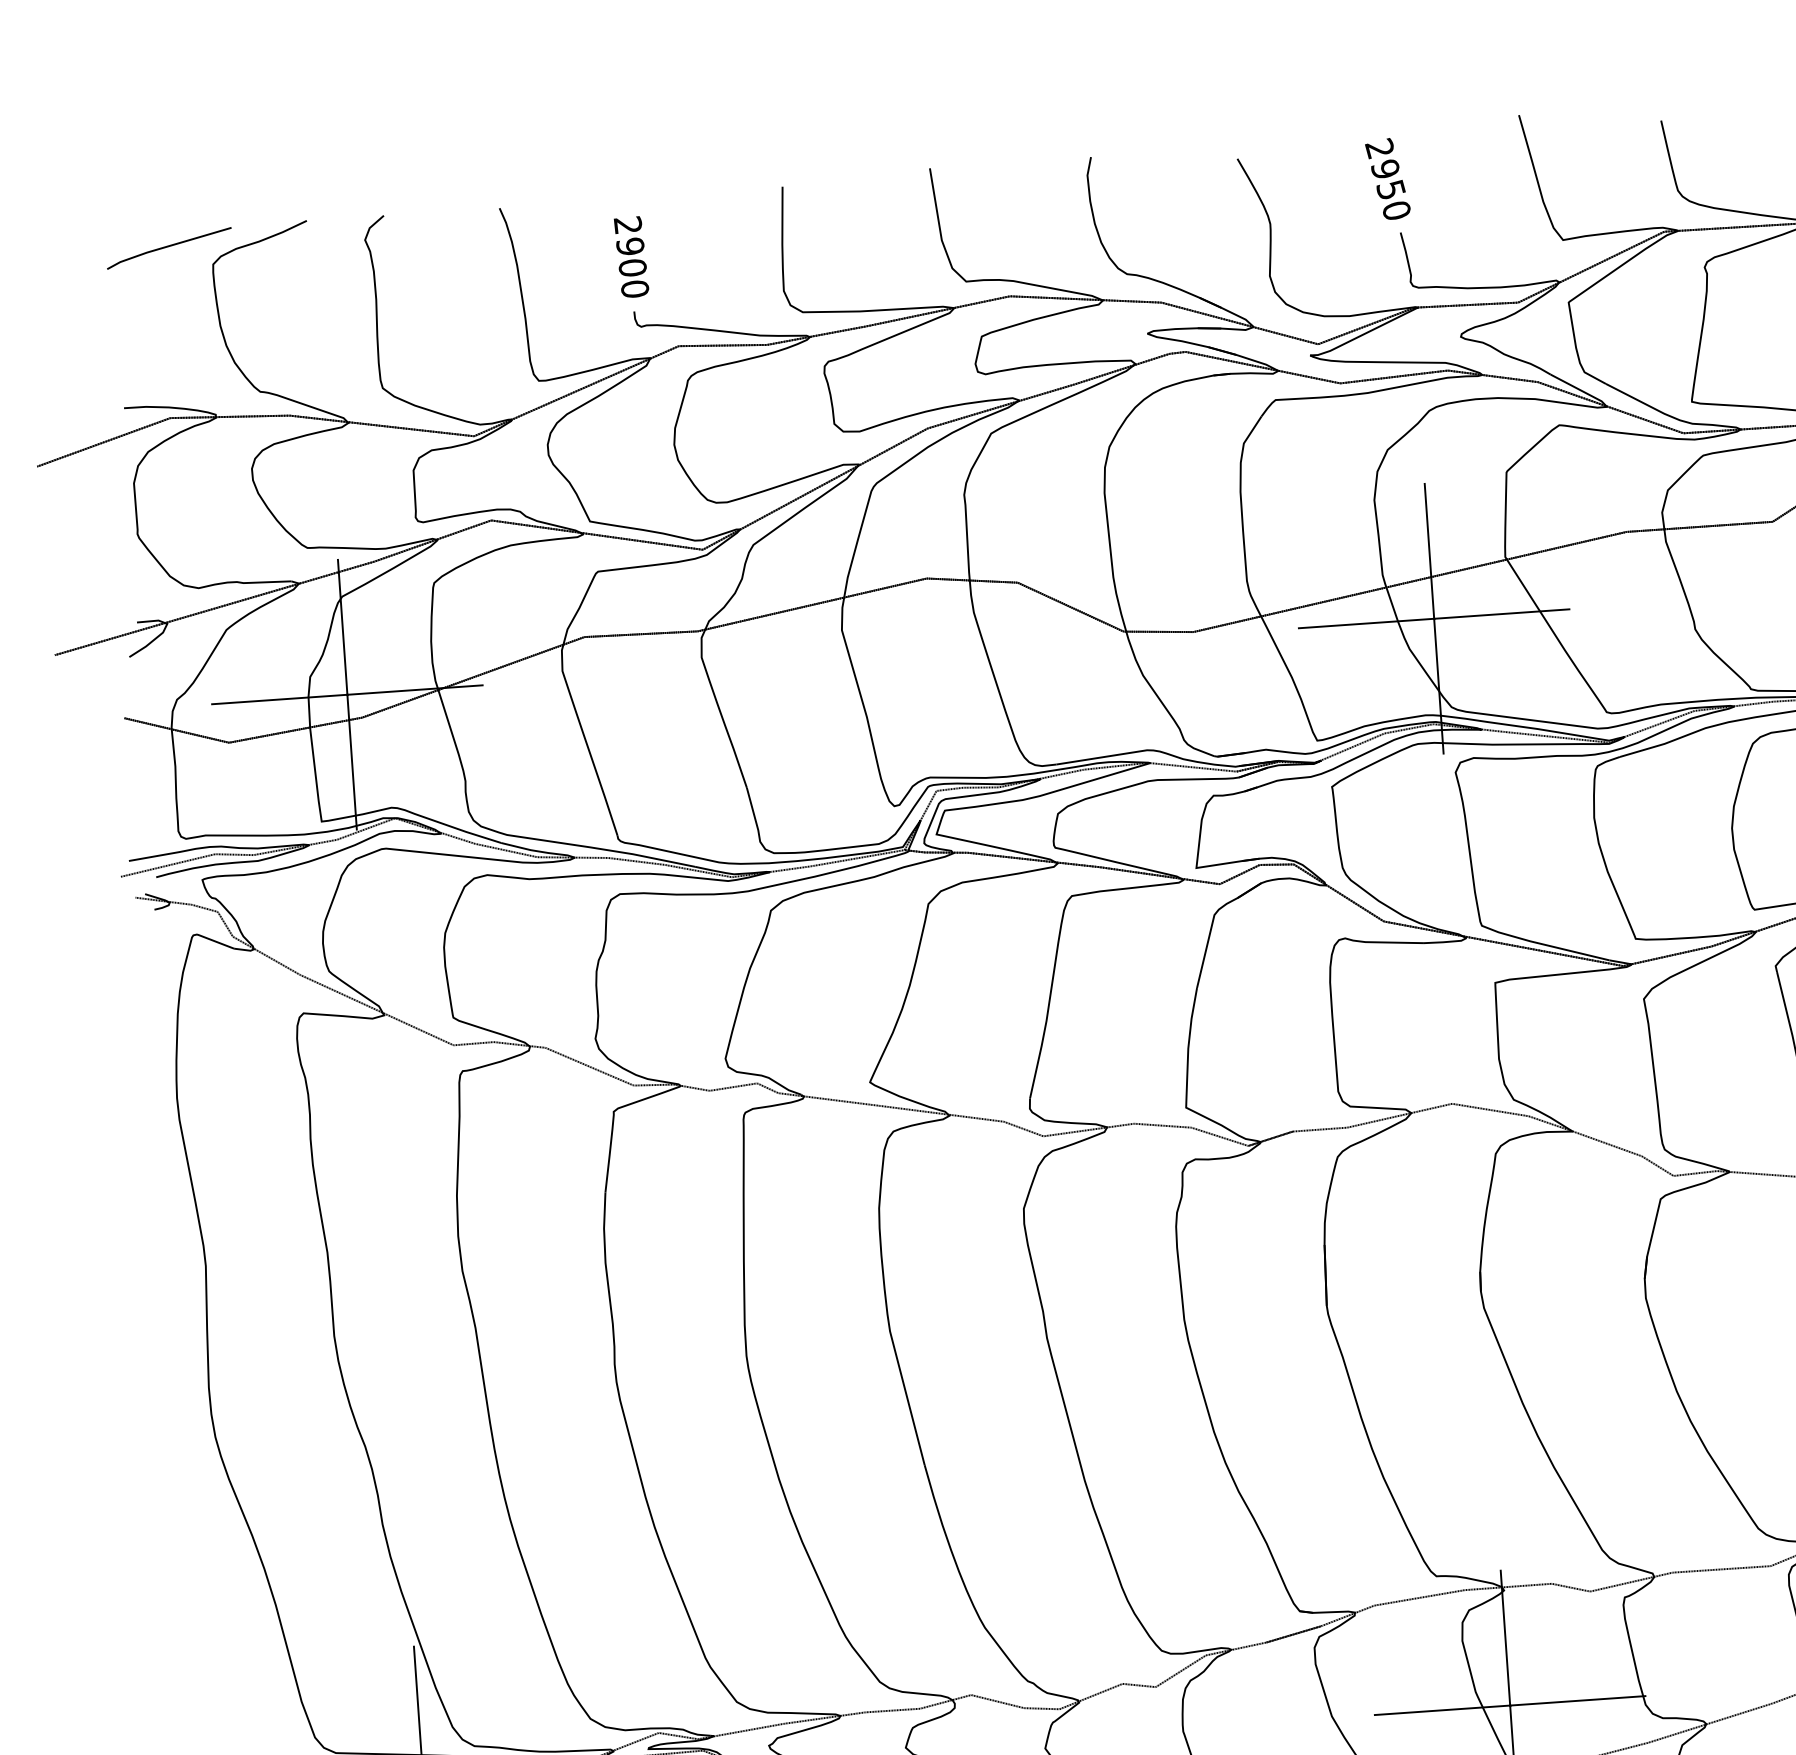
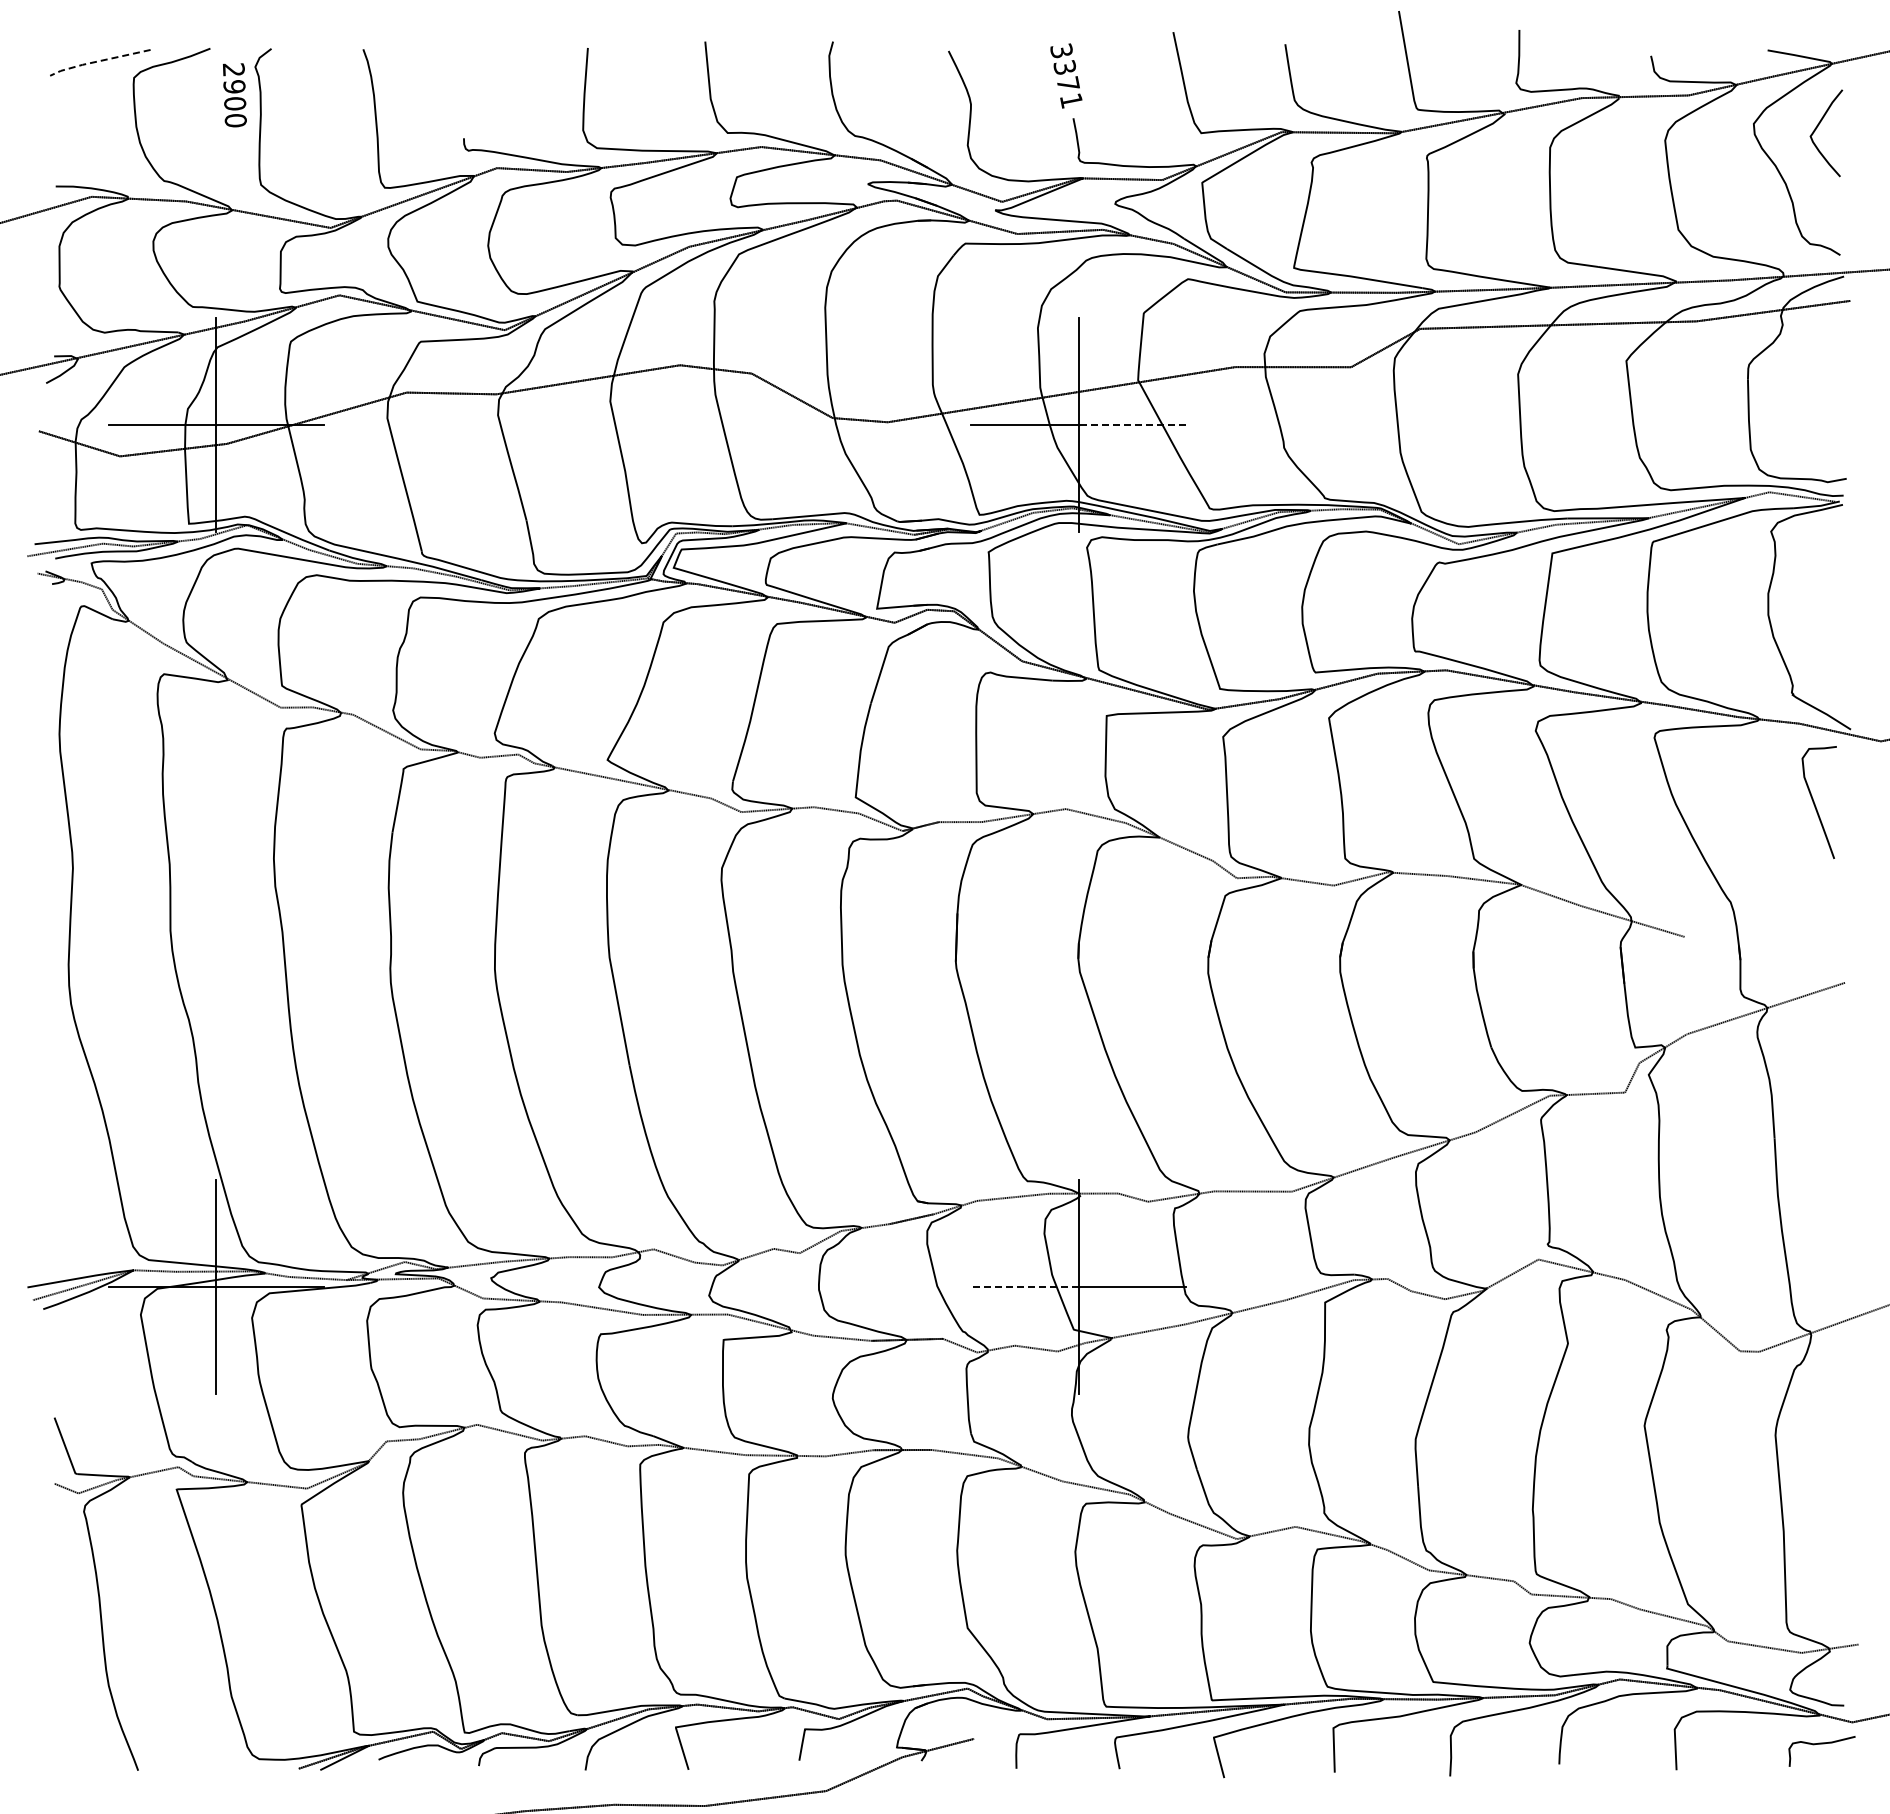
text: (1388, 179) -> (1066, 75), 2950 -> 3371
line: (166, 246) -> (98, 61), solid -> dashed
text: (631, 257) -> (234, 95), moved
line: (1502, 614) -> (1132, 425), solid -> dashed
line: (1442, 1710) -> (1024, 1287), solid -> dashed

